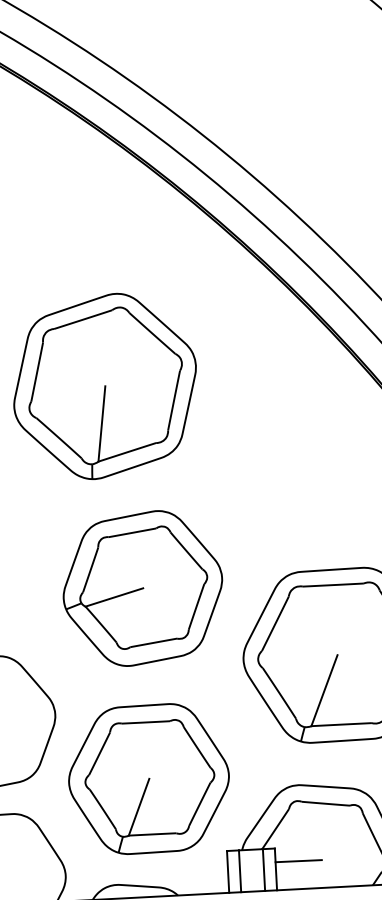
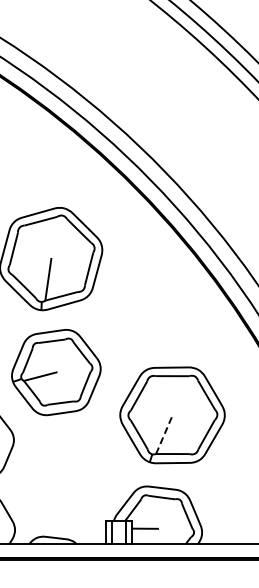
part: (143, 588) -> (56, 372), moved
line: (324, 690) -> (164, 434), solid -> dashed
part: (147, 778) -> (63, 478), removed

